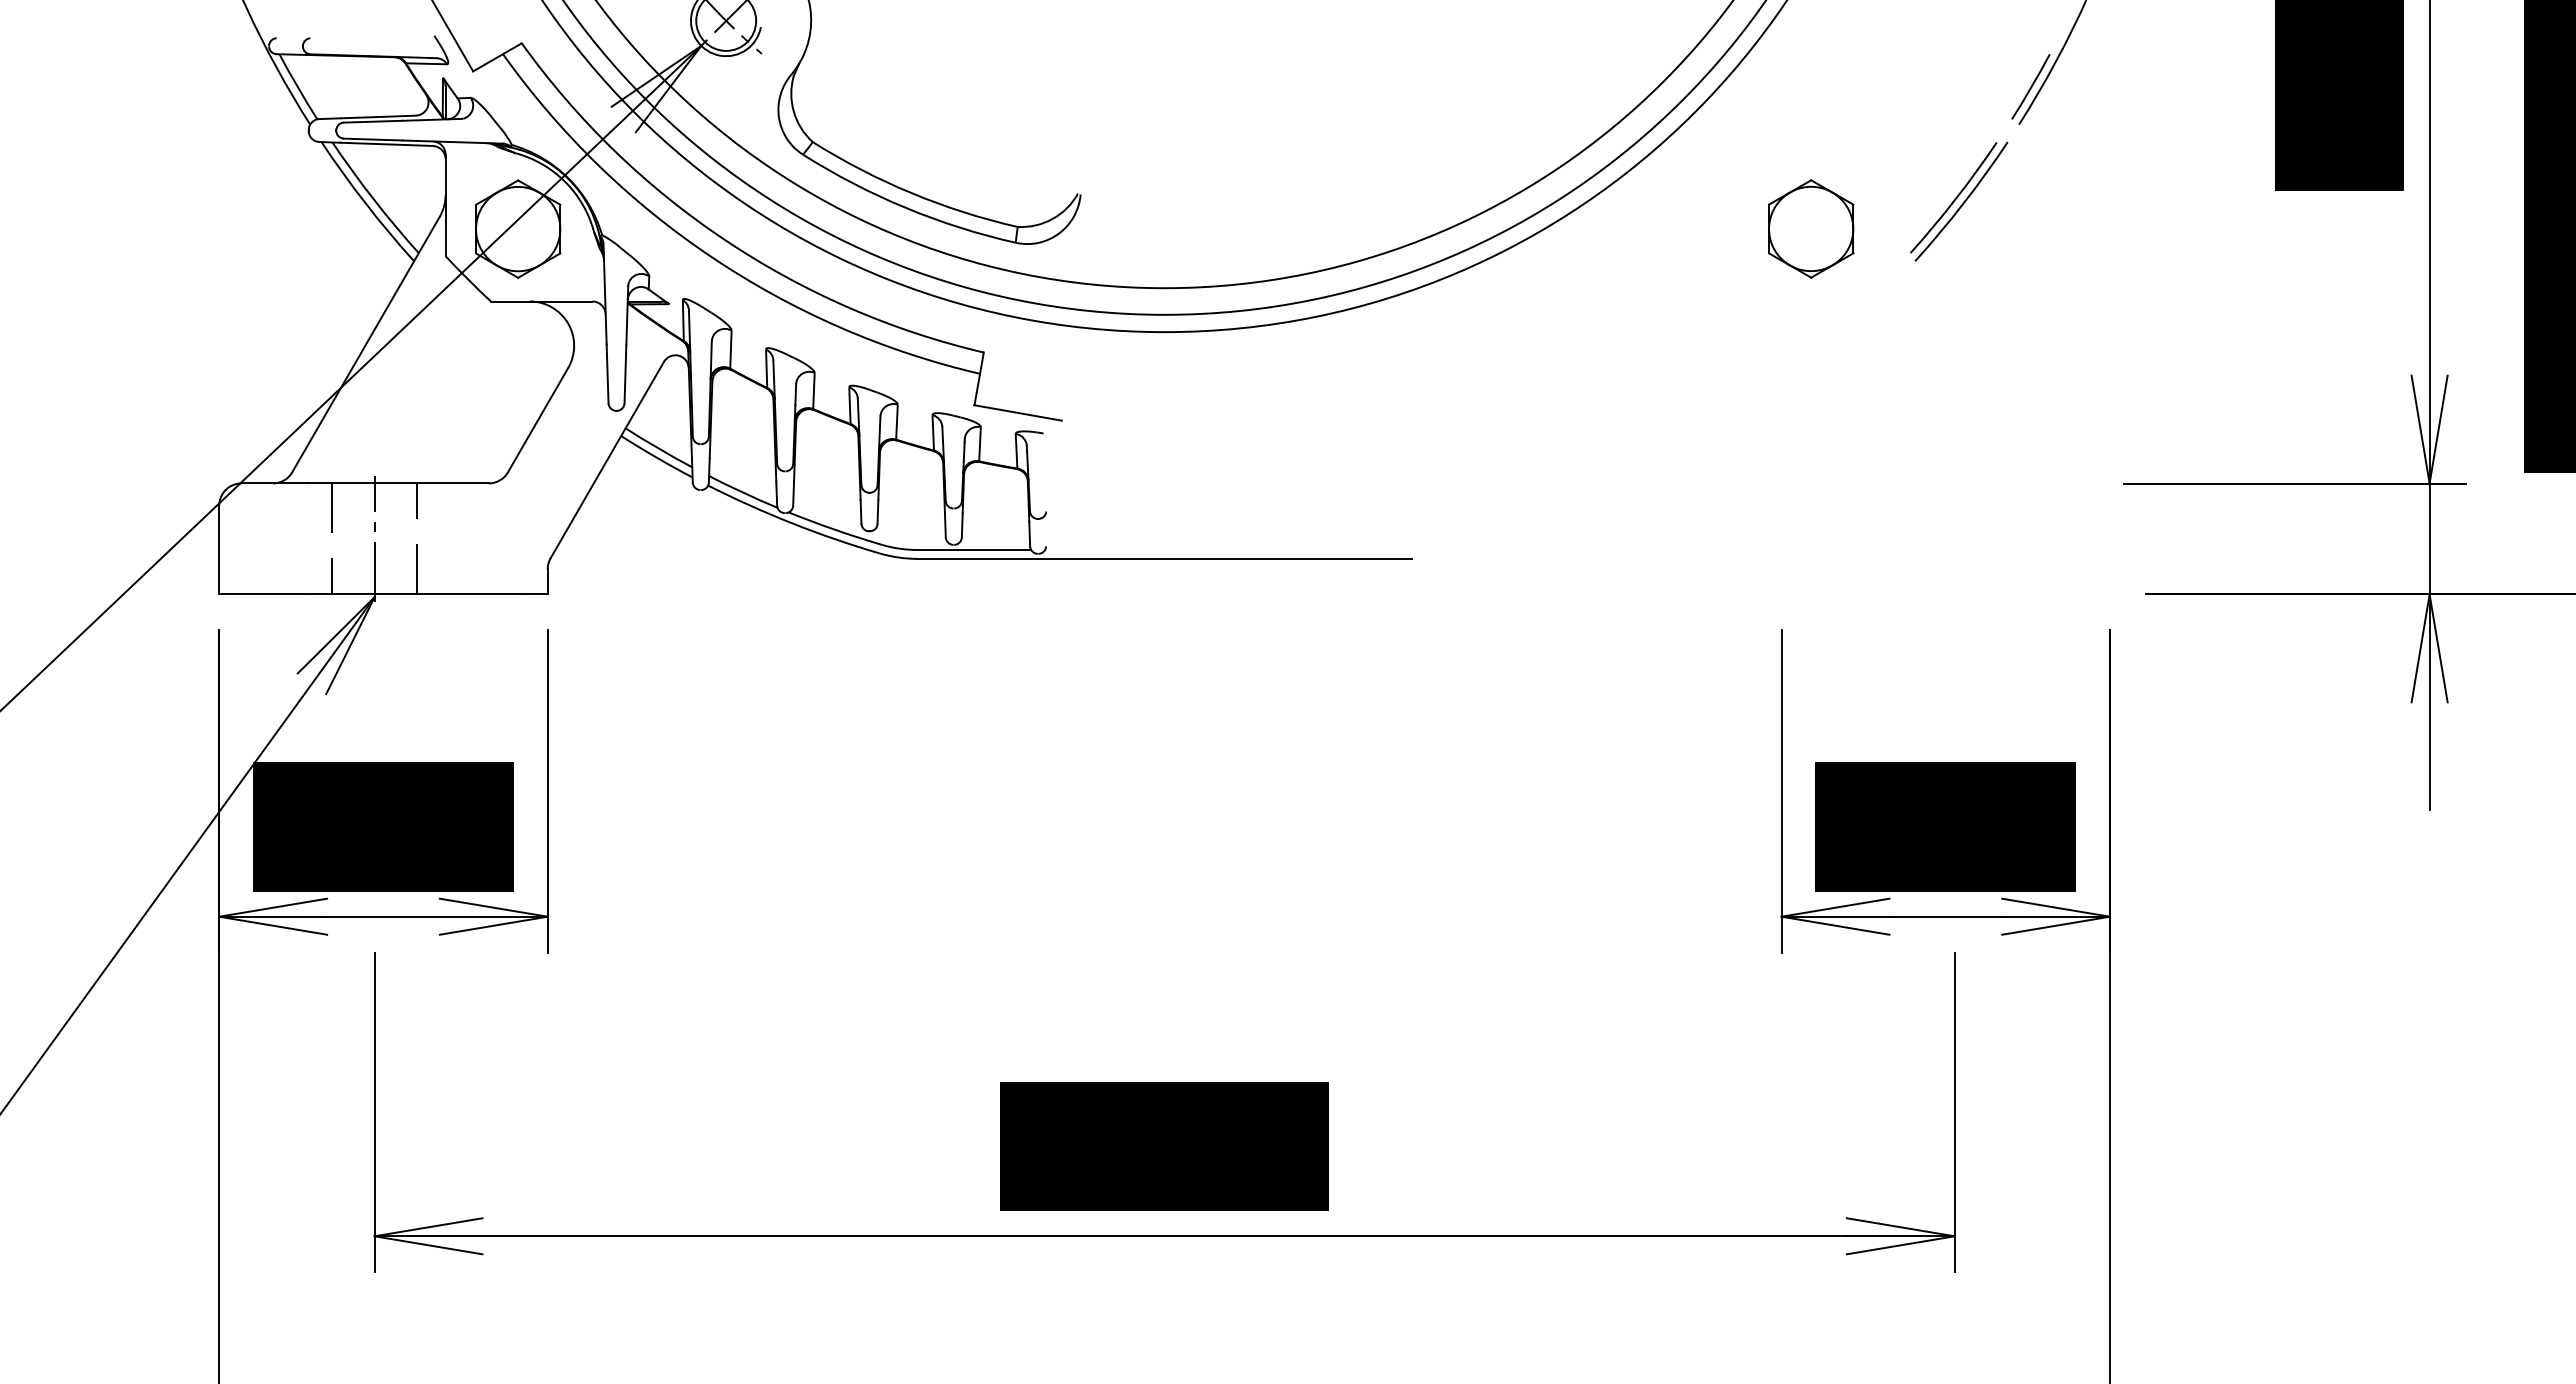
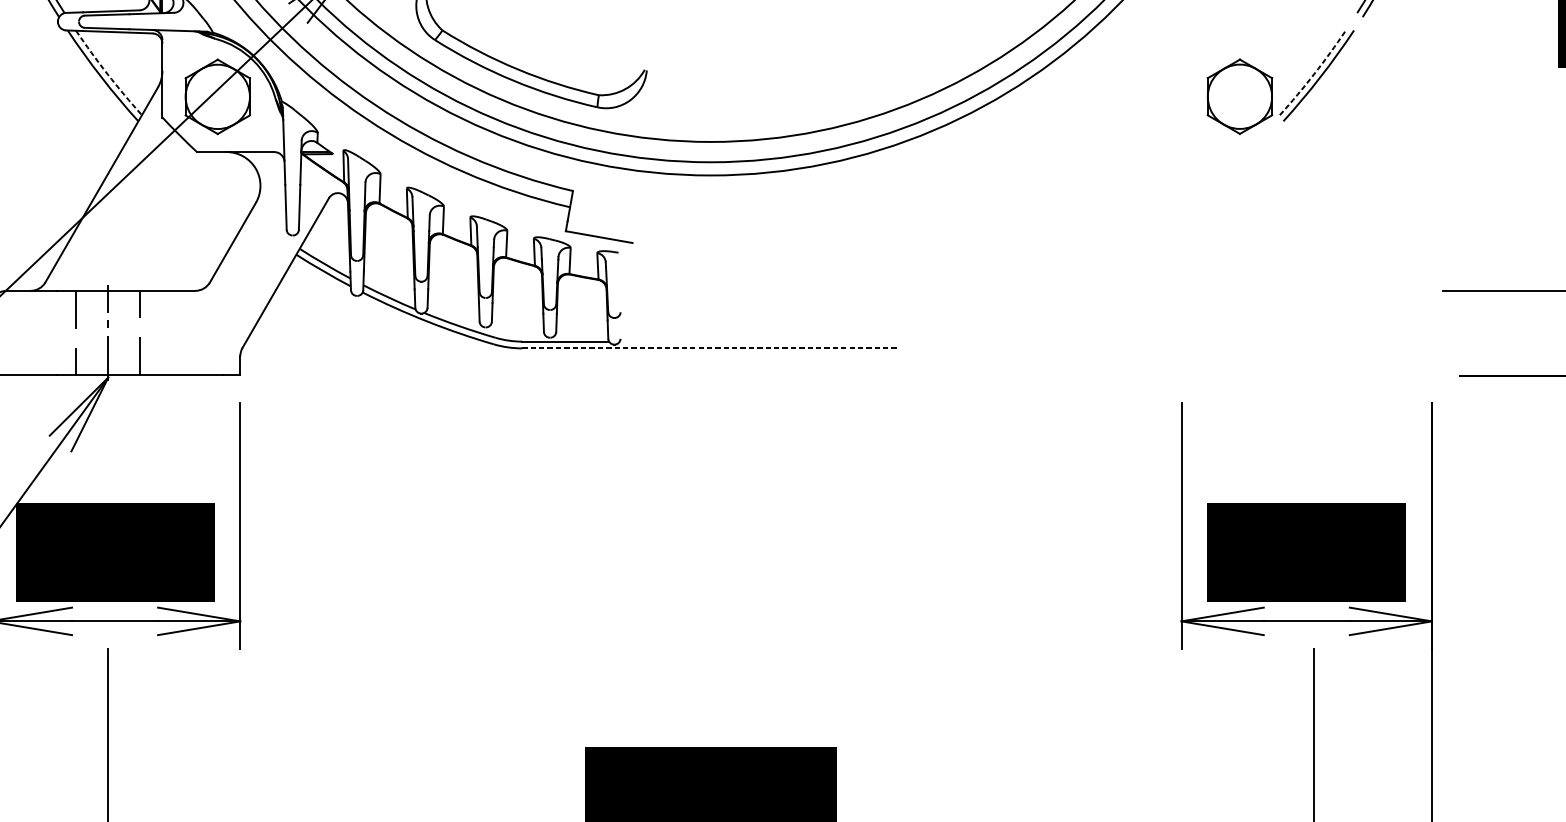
arc: (373, 199) -> (107, 74), solid -> dashed
arc: (1955, 199) -> (1314, 74), solid -> dashed
part: (1811, 228) -> (1240, 96), moved
line: (1165, 558) -> (711, 348), solid -> dashed

